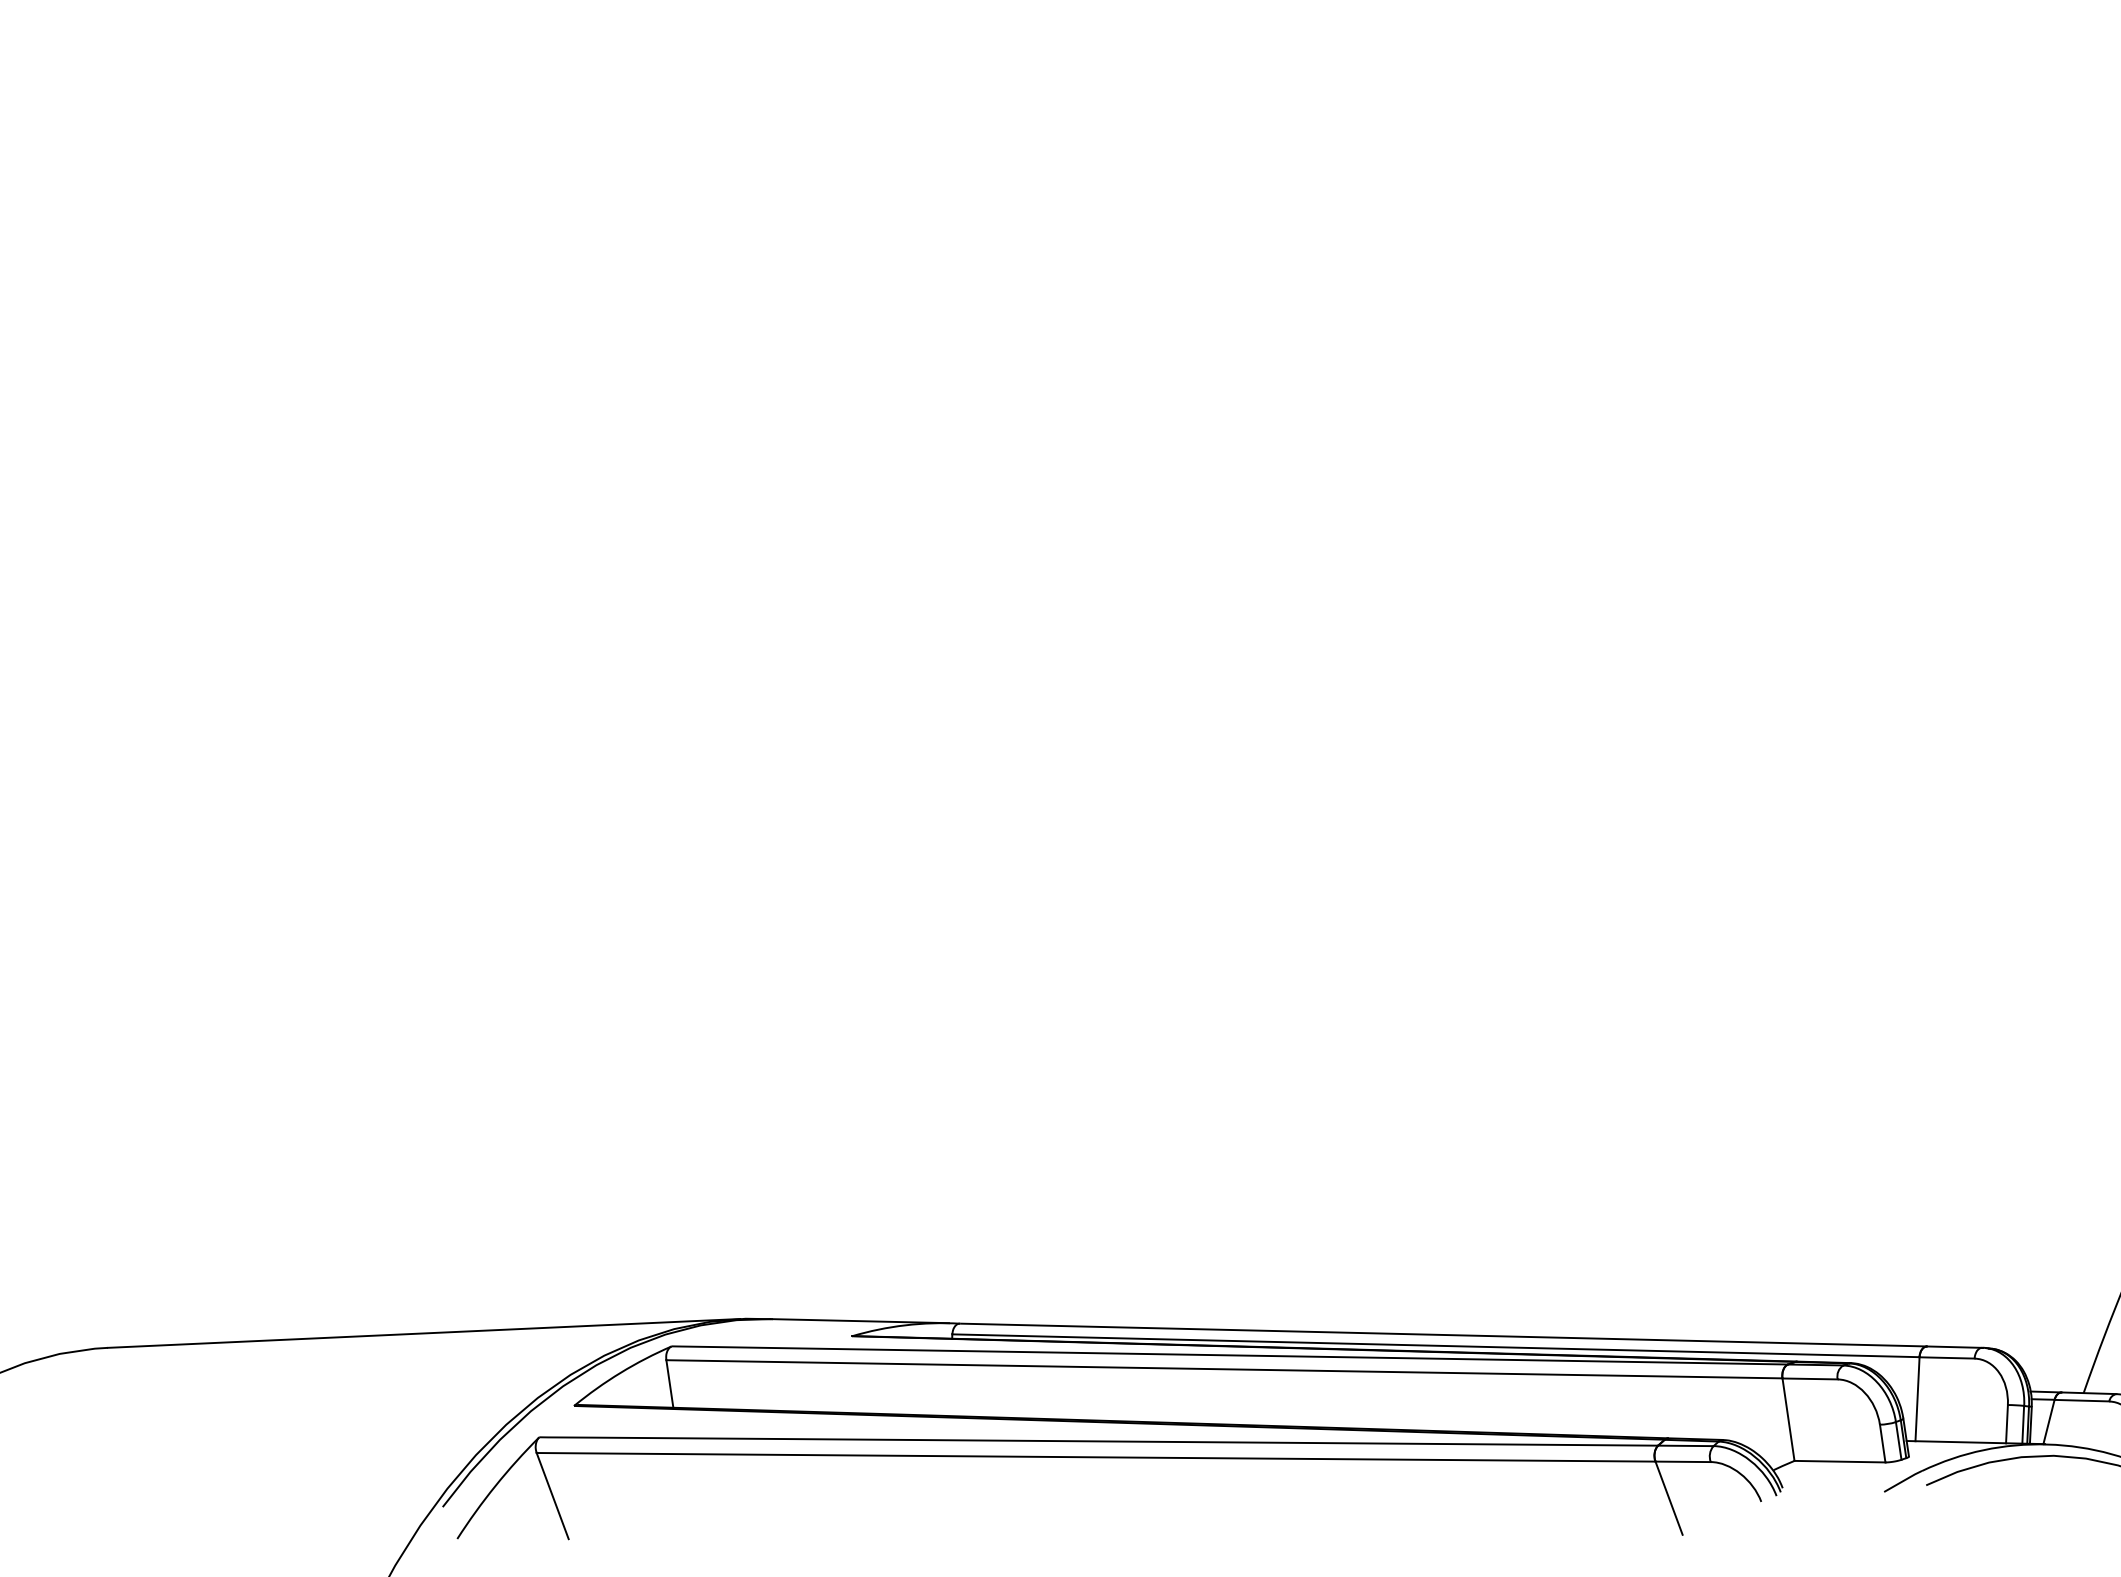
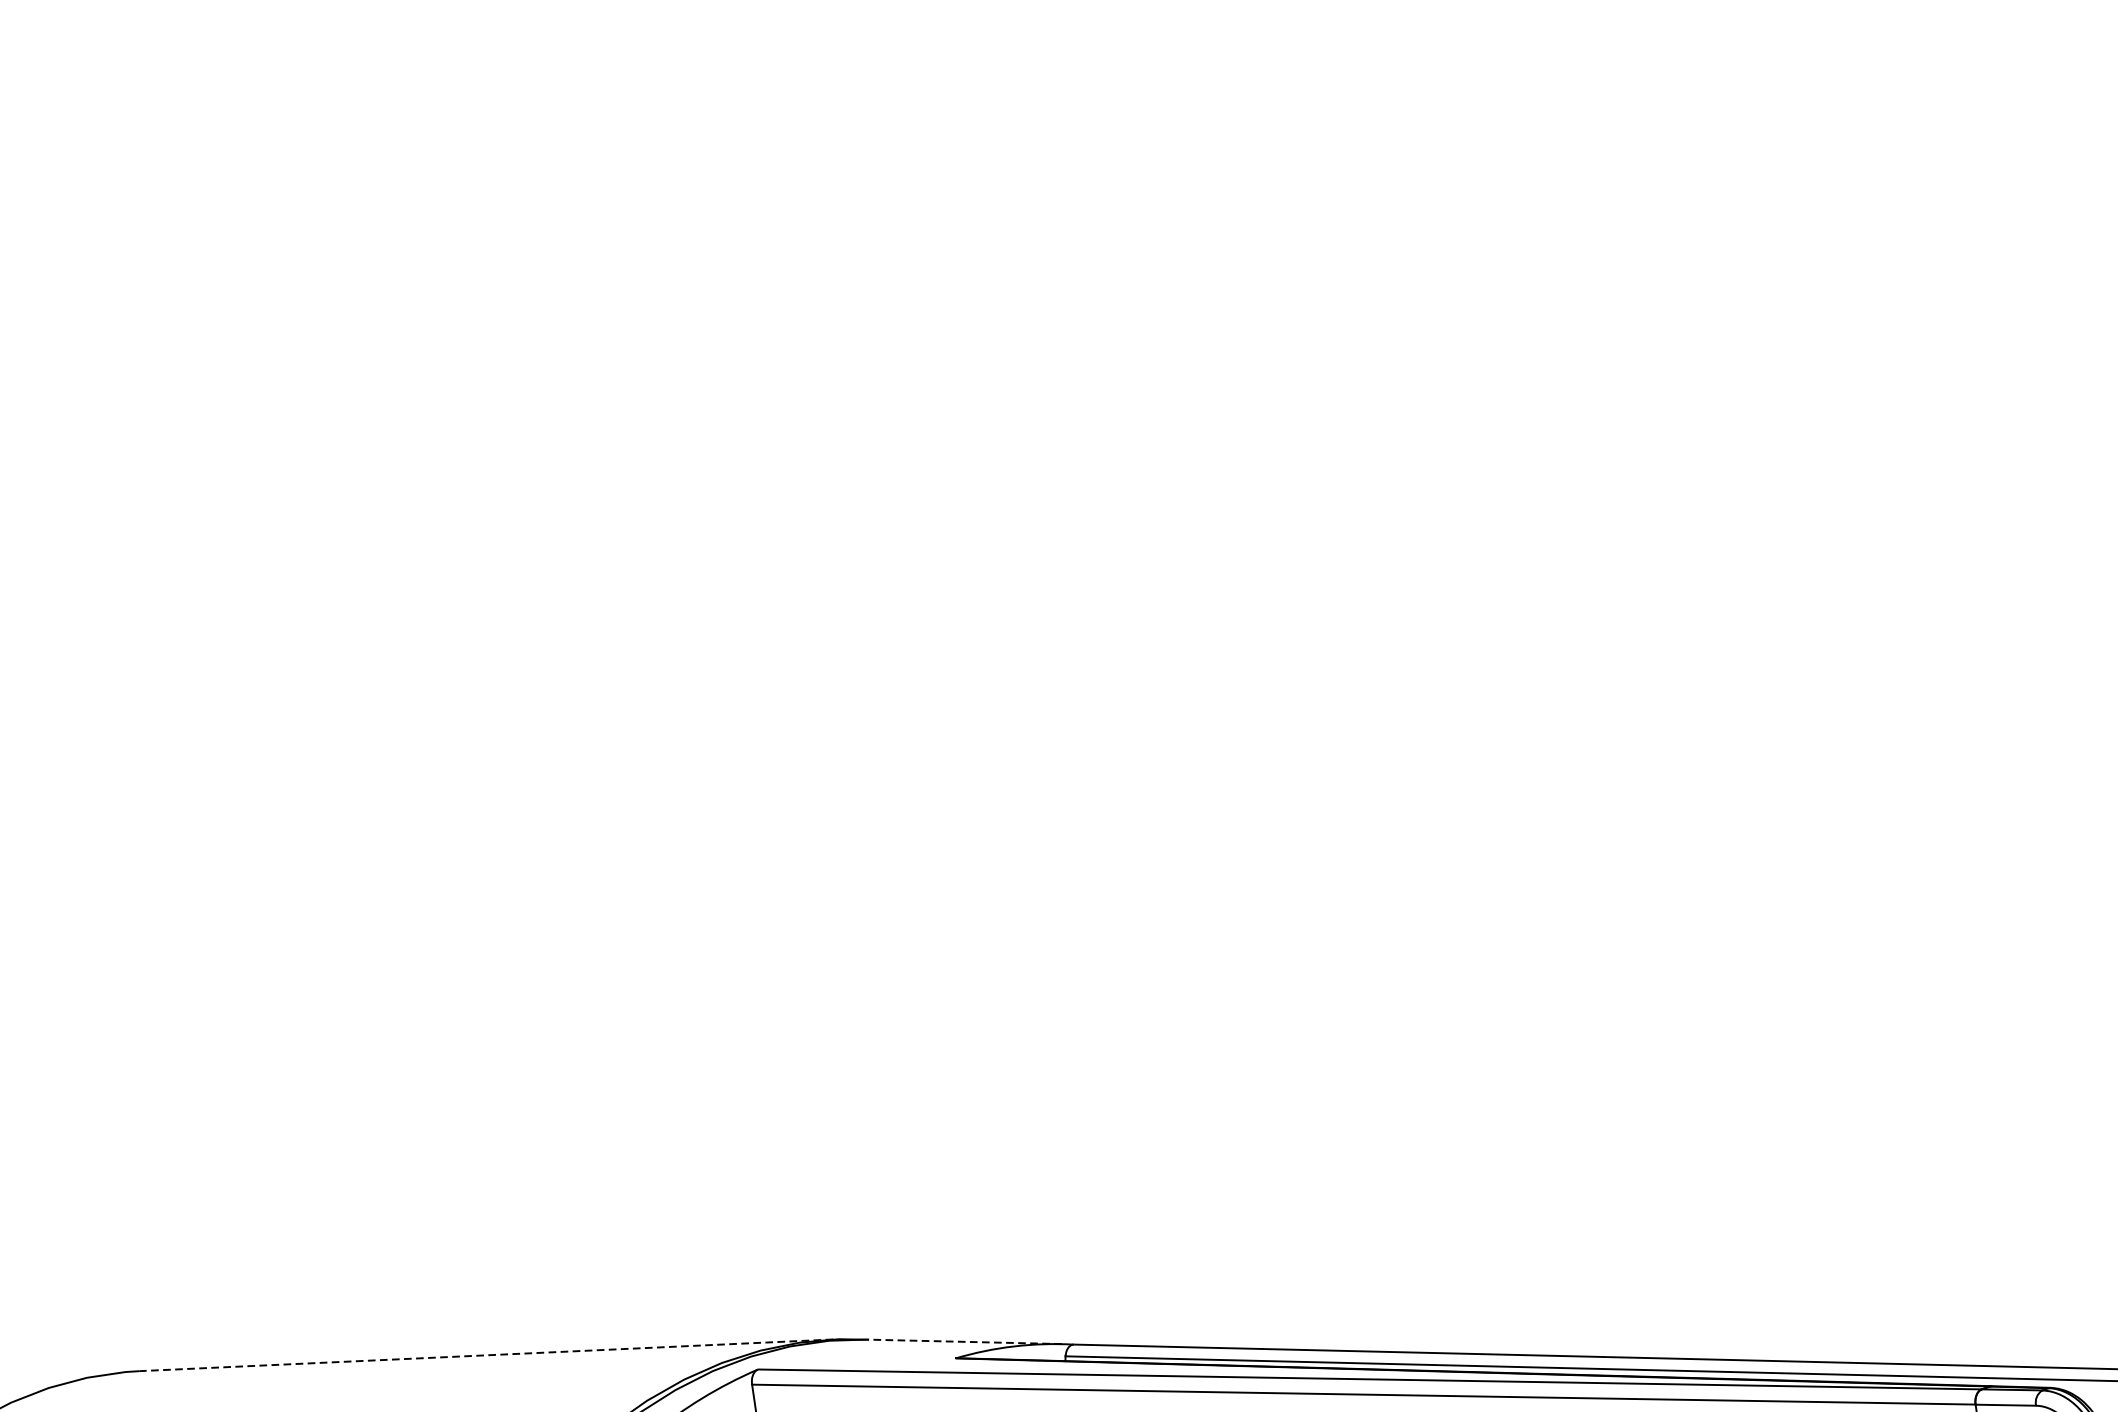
line: (859, 1321) -> (963, 1342), solid -> dashed
line: (424, 1333) -> (486, 1355), solid -> dashed

